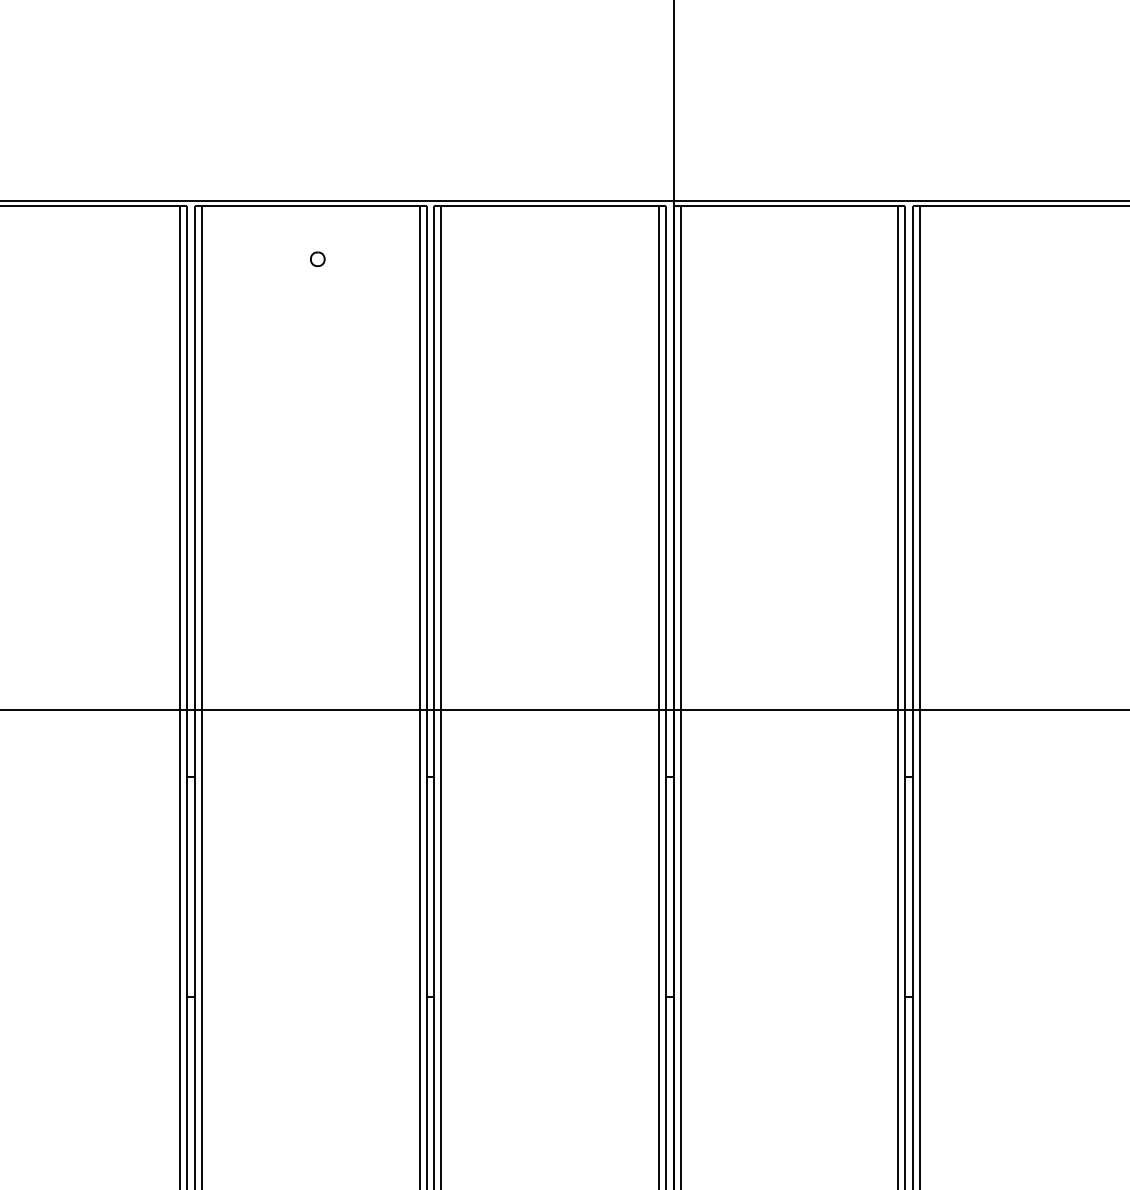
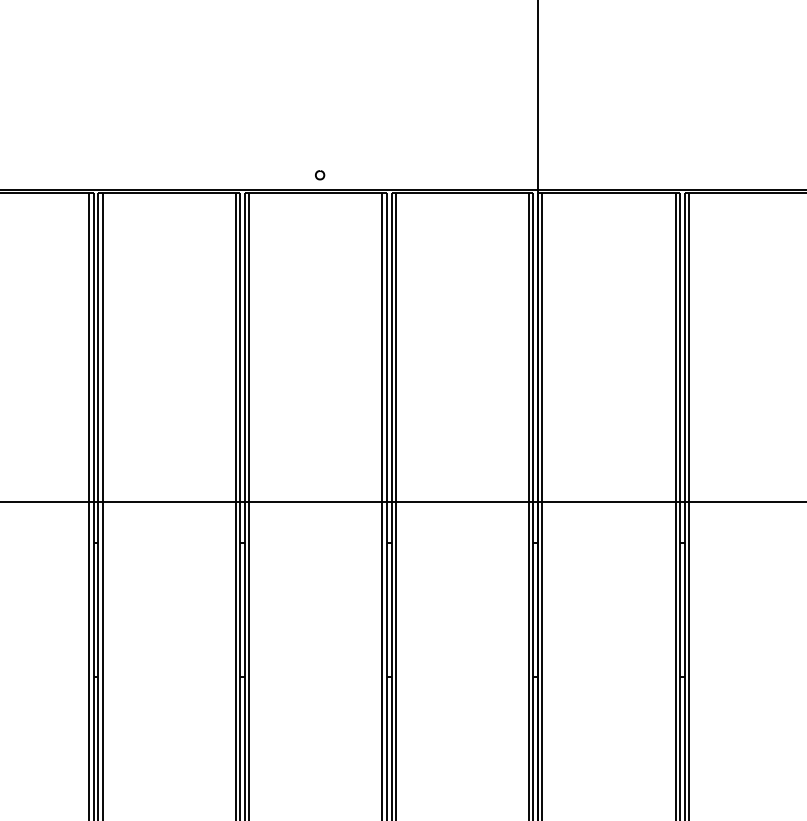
part: (318, 259) -> (320, 175), moved

